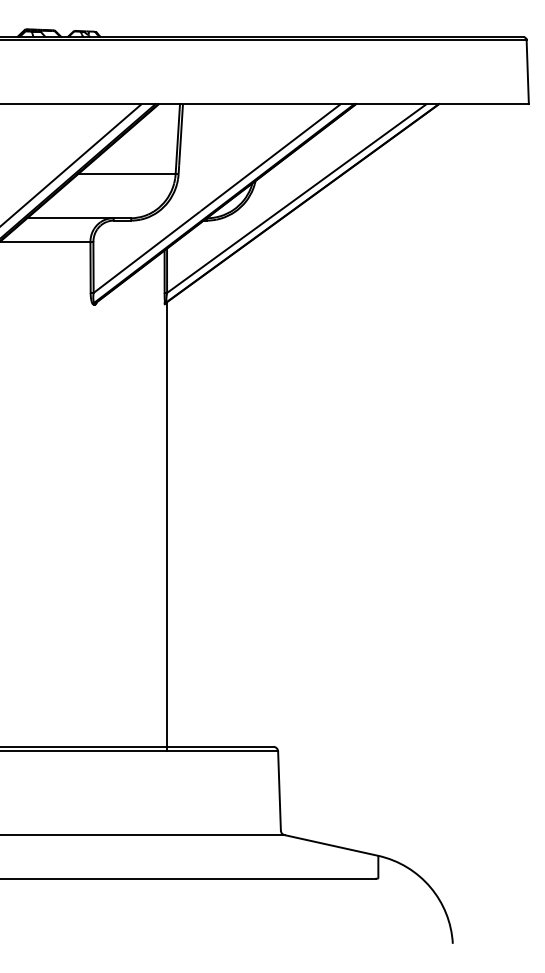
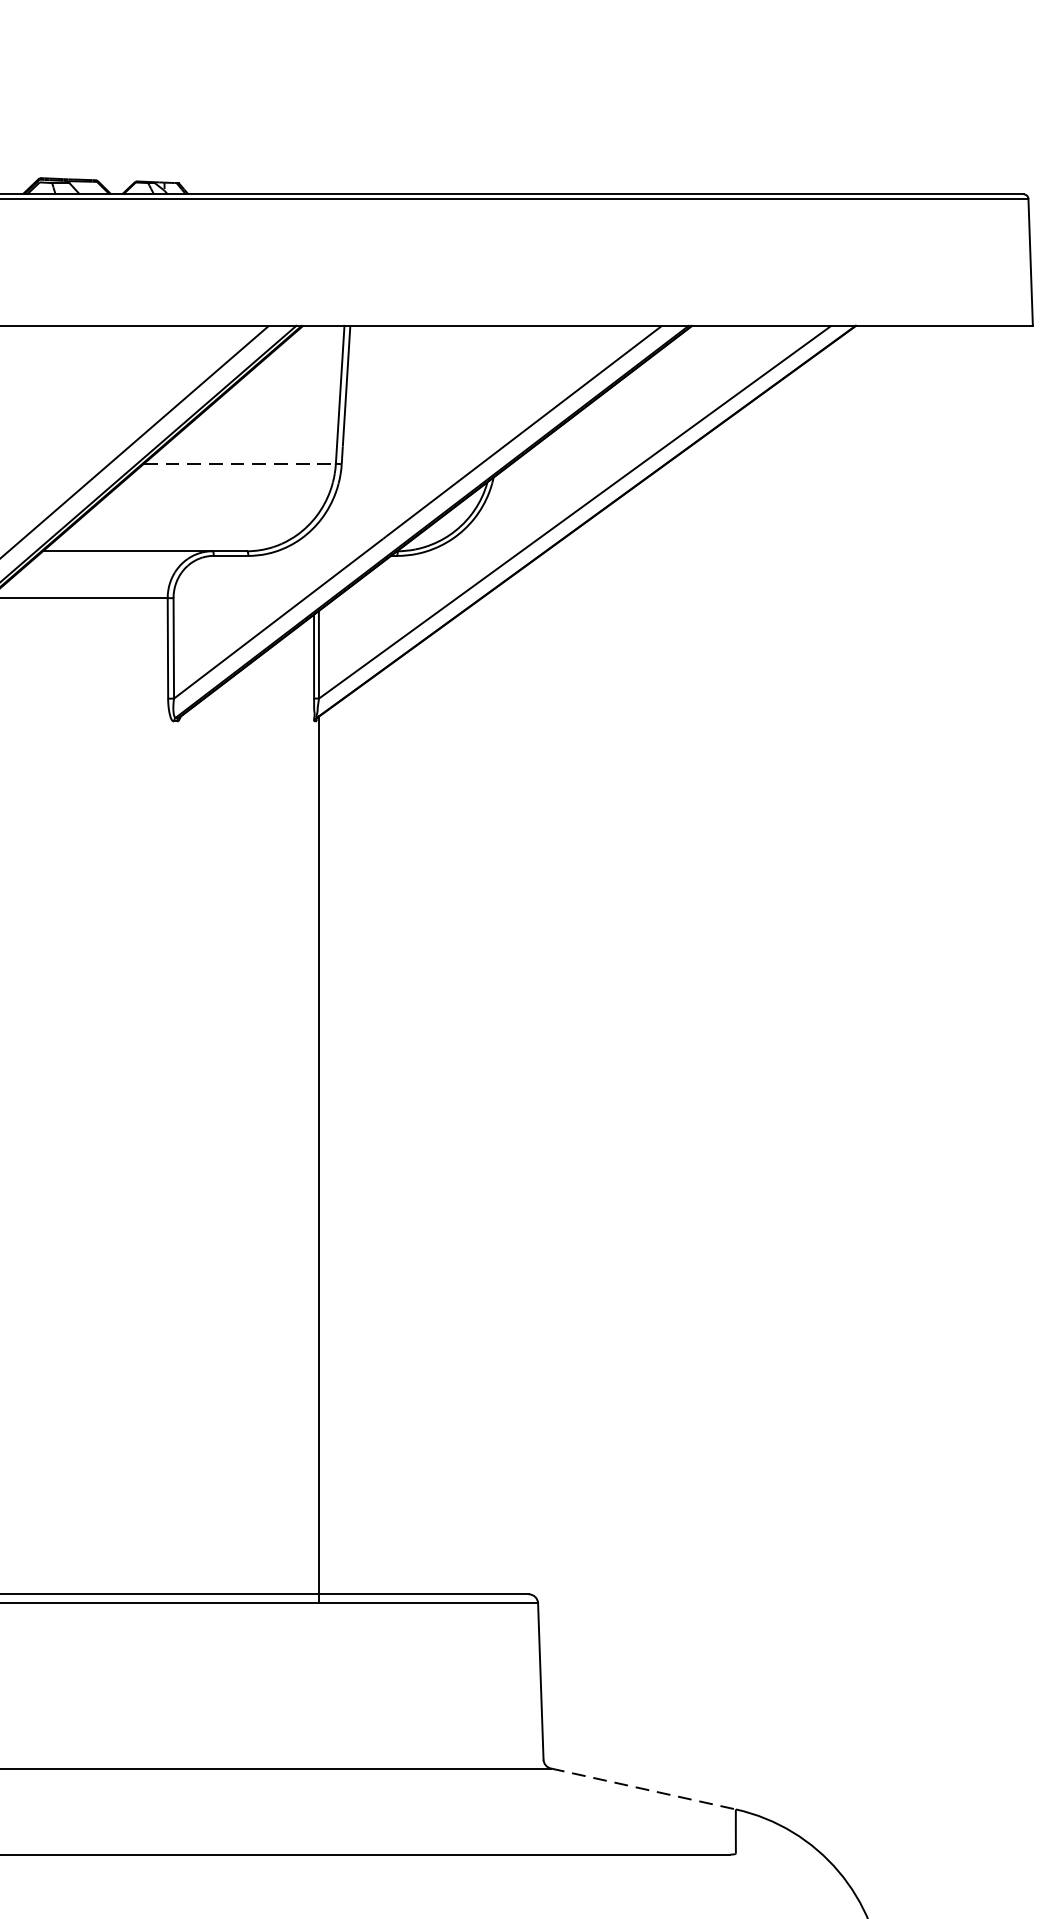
line: (127, 174) -> (240, 464), solid -> dashed
line: (331, 845) -> (643, 1788), solid -> dashed

